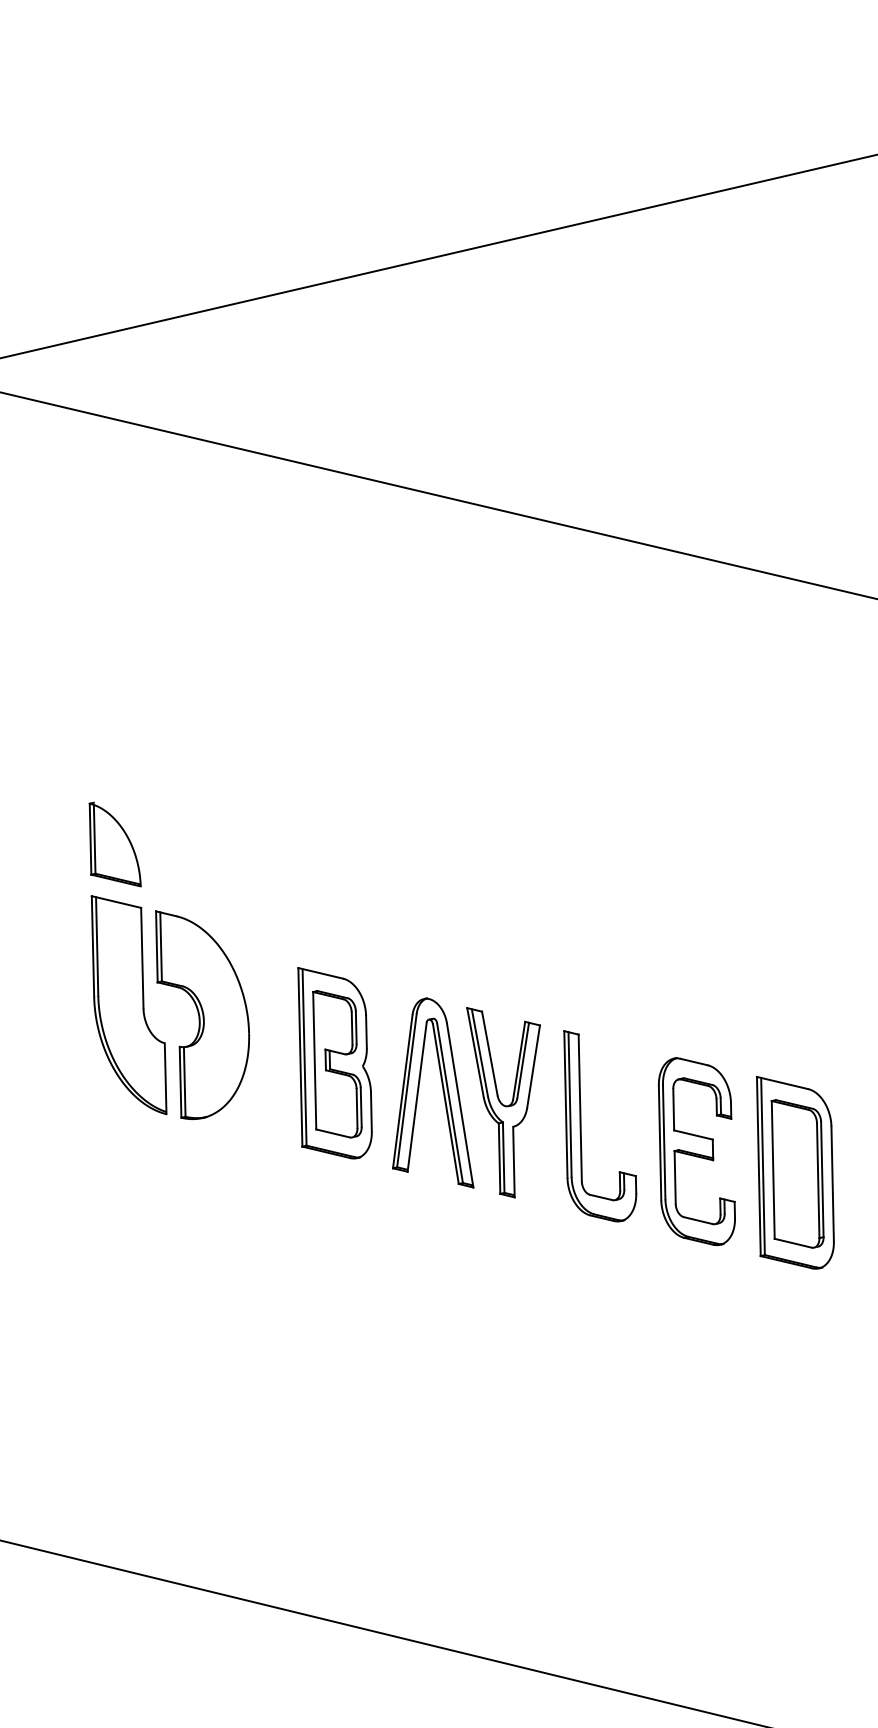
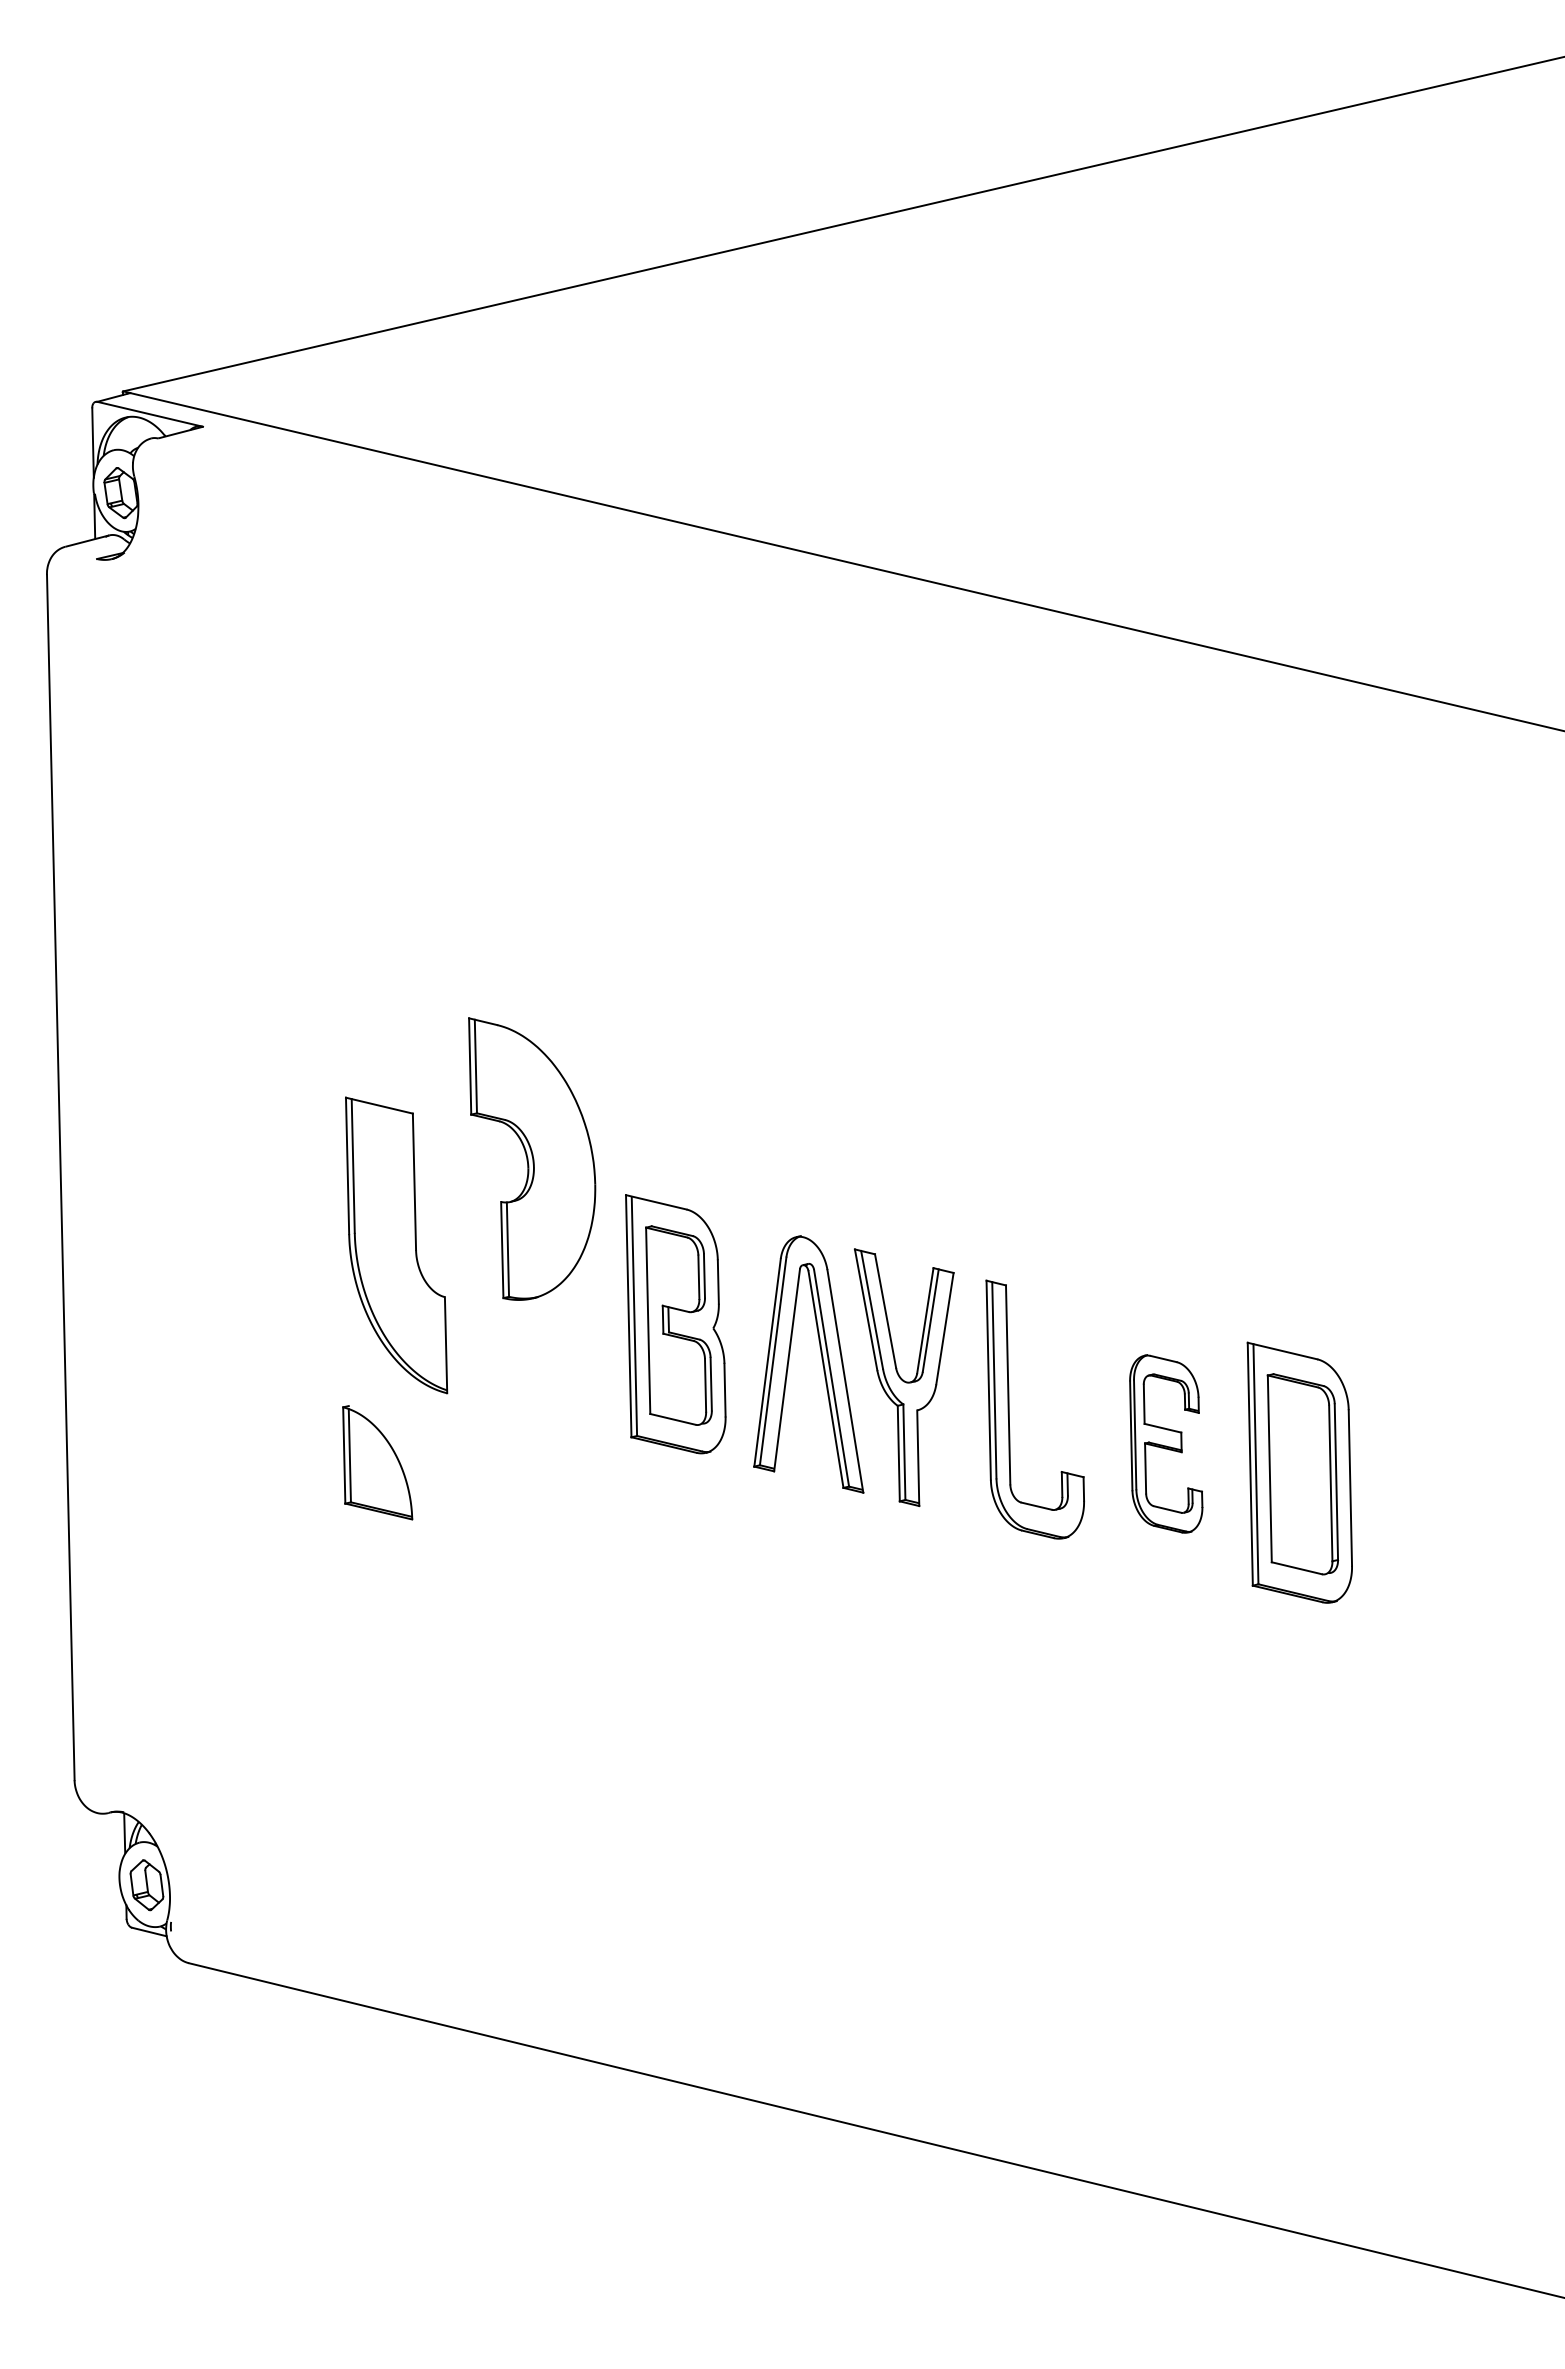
part: (115, 844) -> (377, 1462), moved
part: (202, 1014) -> (532, 1158), moved
part: (696, 1151) -> (1165, 1443), size x0.7

